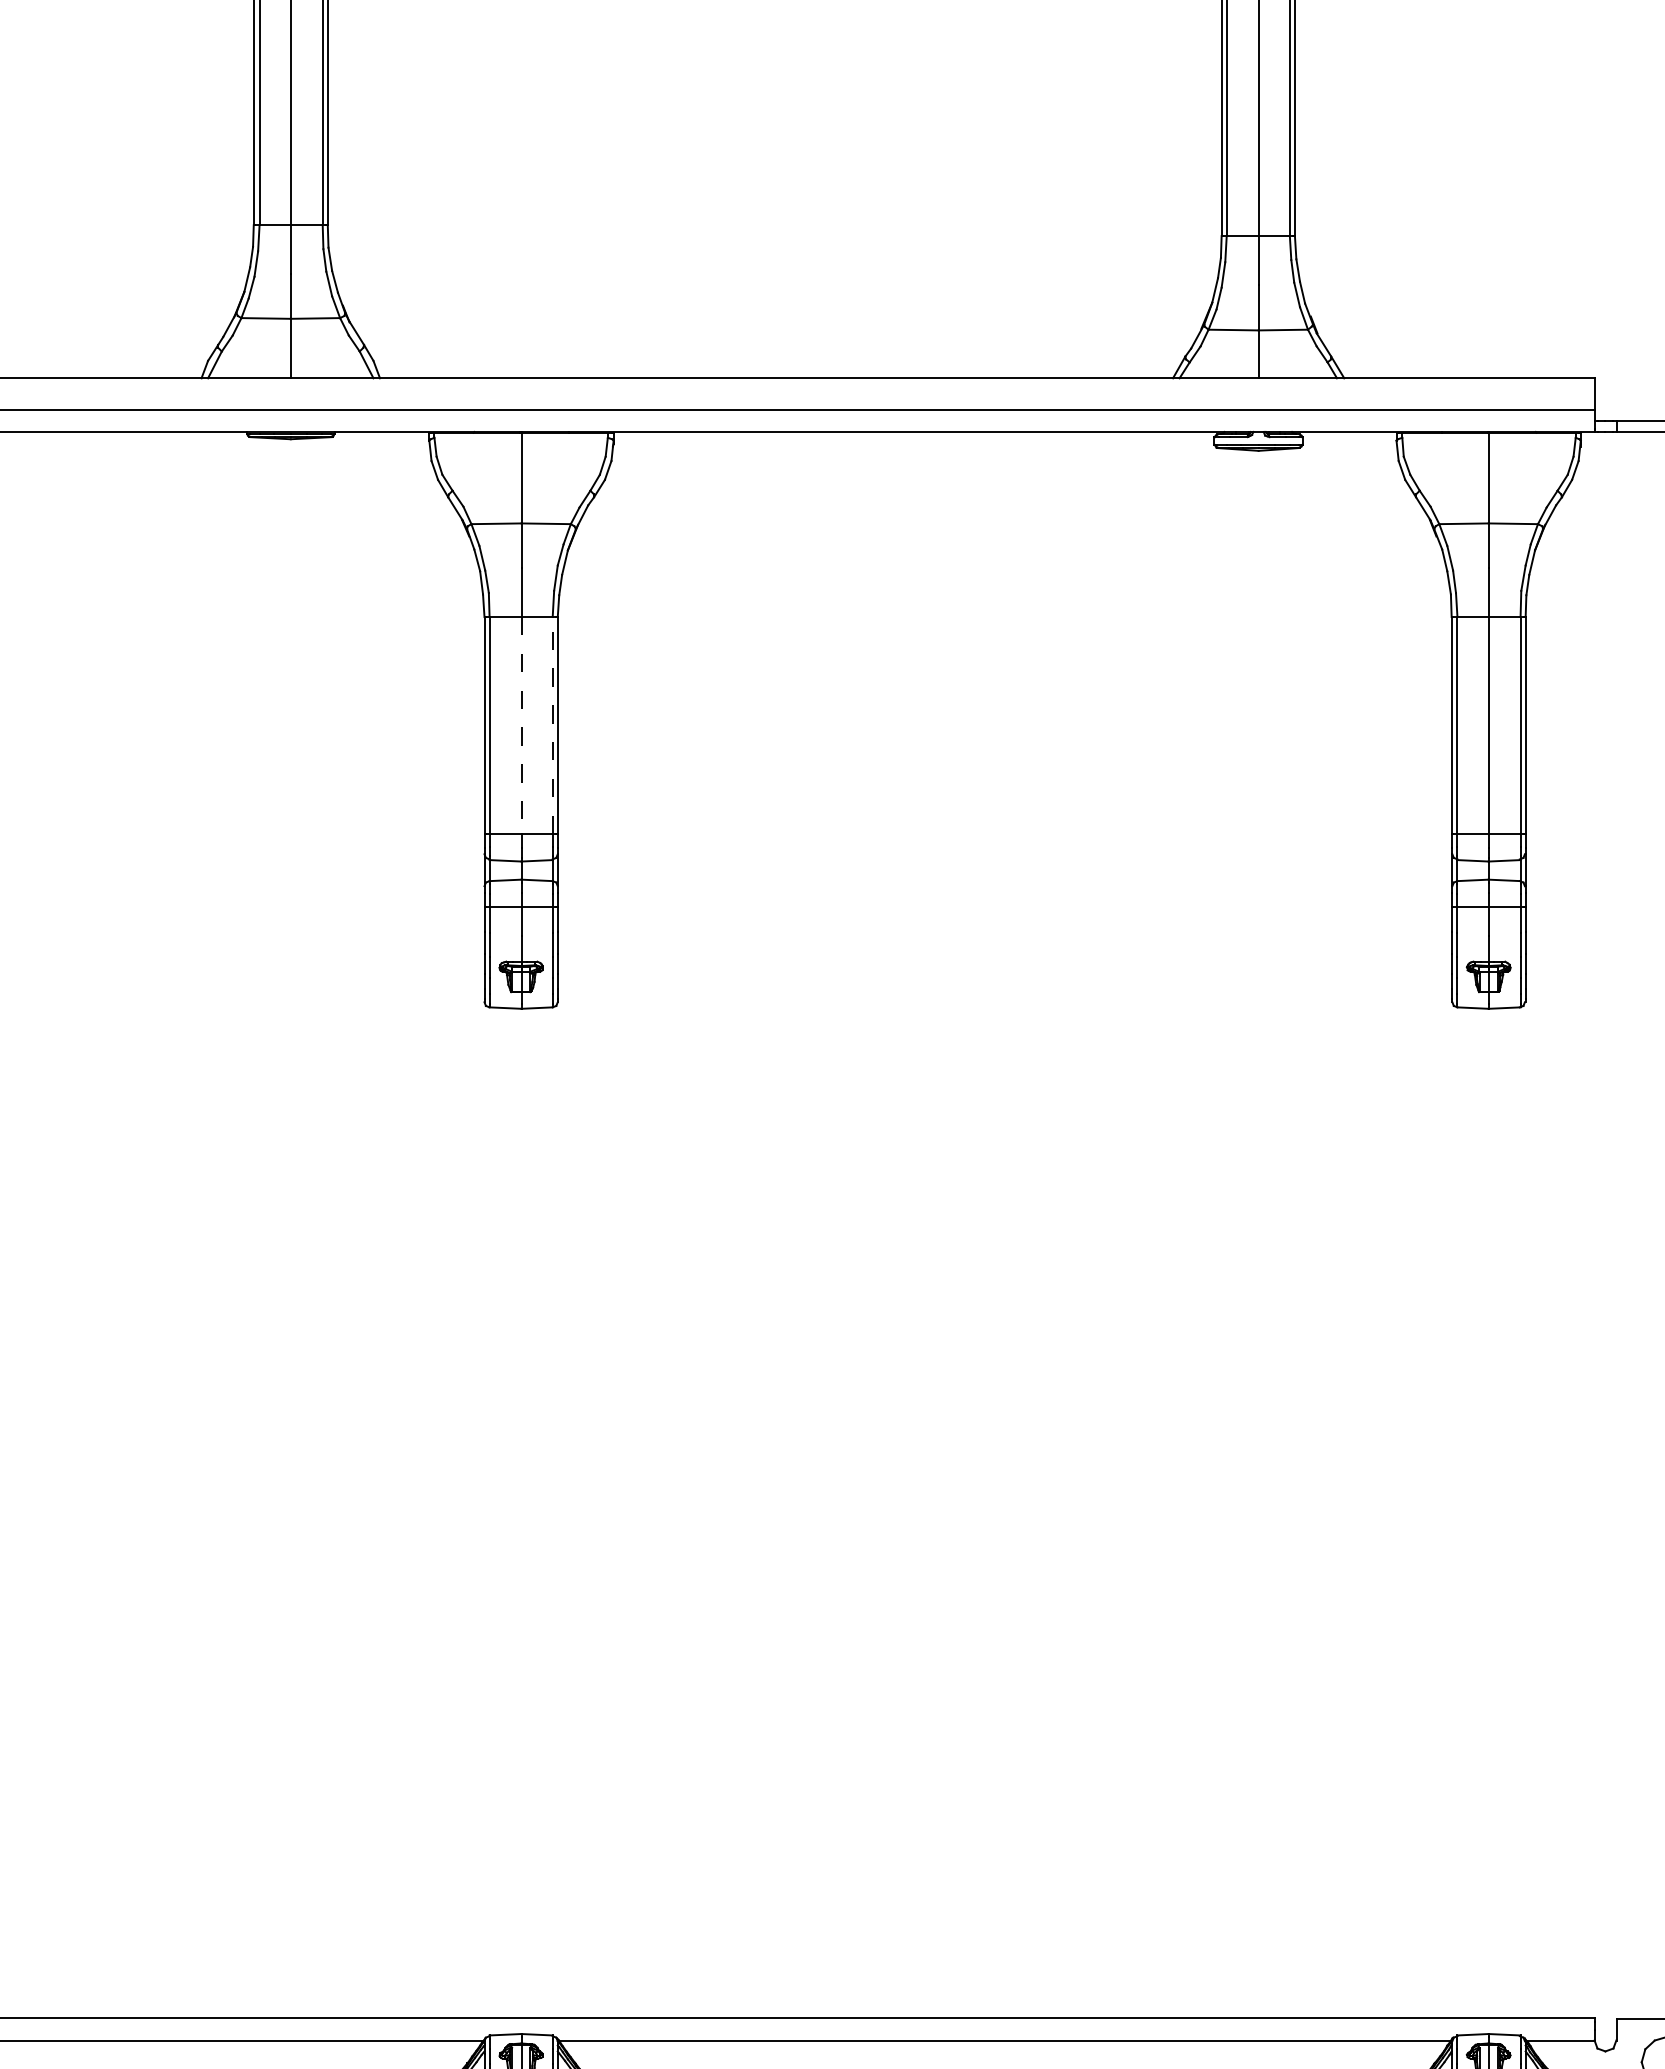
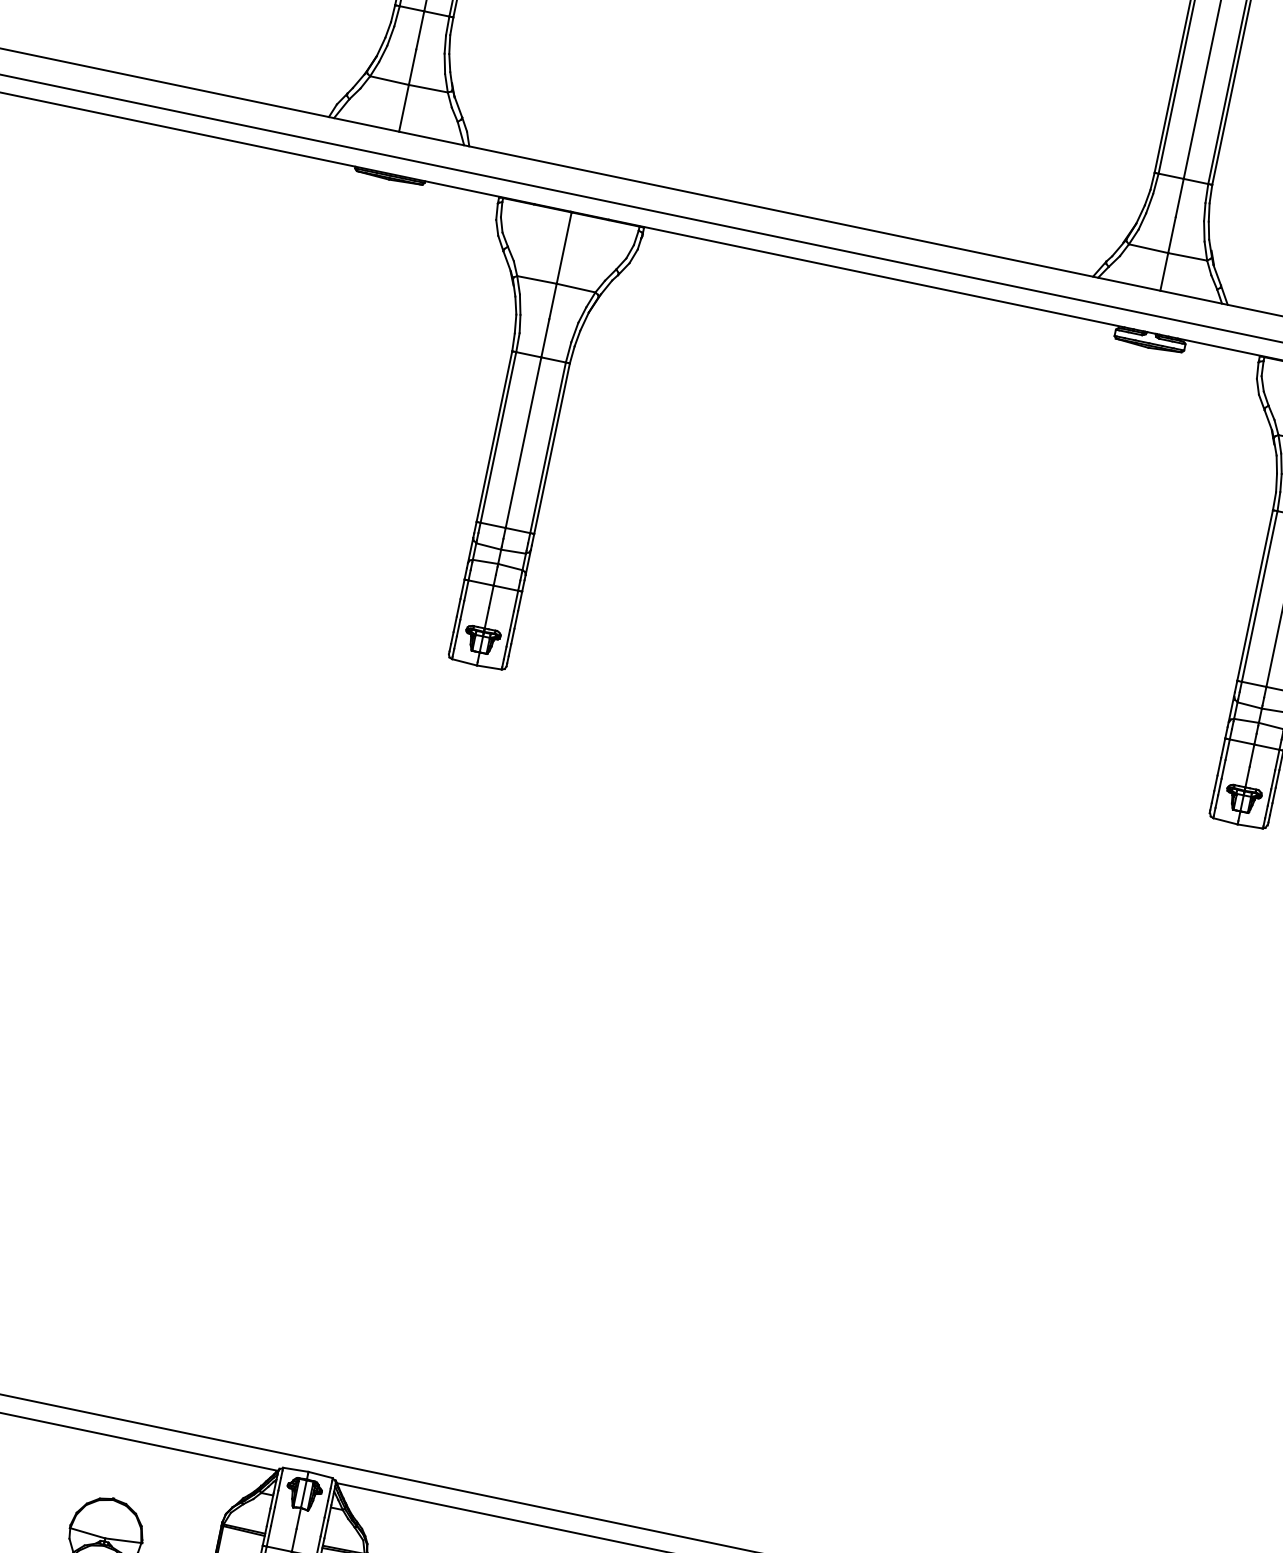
line: (552, 725) -> (547, 447), dashed -> solid
line: (521, 726) -> (523, 443), dashed -> solid

